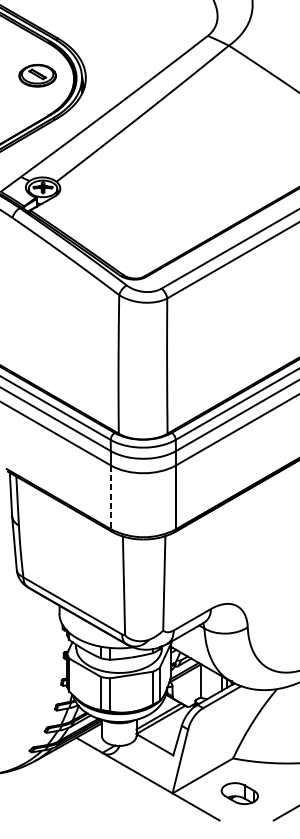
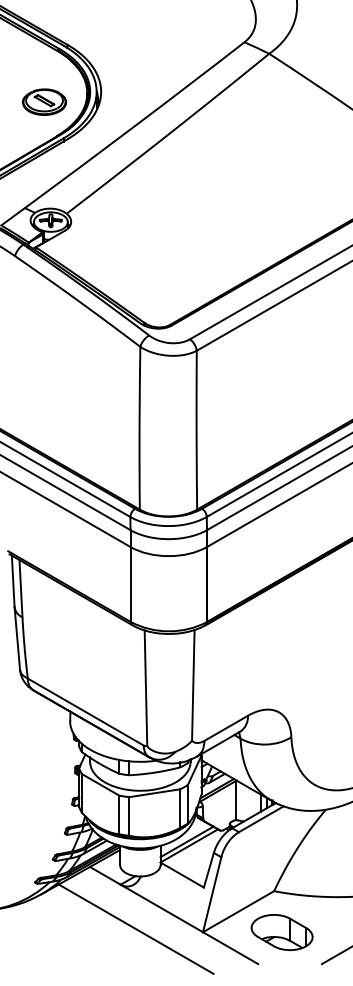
part: (37, 75) -> (44, 101), moved
line: (110, 498) -> (130, 585), dashed -> solid
line: (115, 790) -> (135, 928), added
part: (239, 793) -> (281, 932), size x1.43

